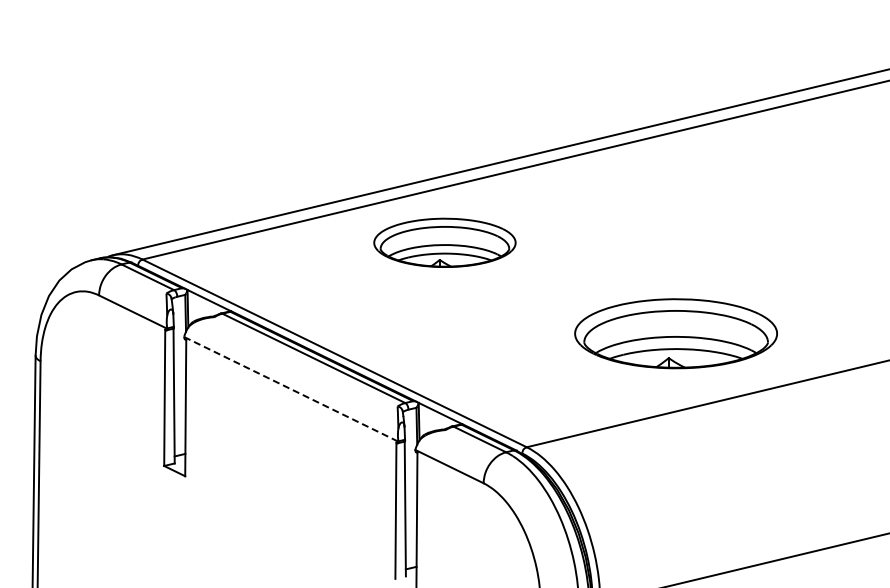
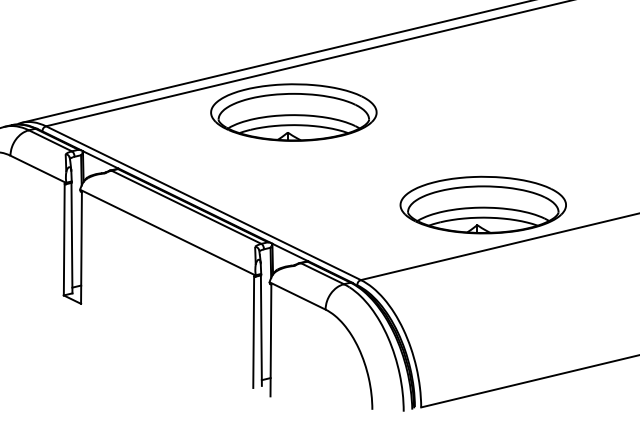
part: (444, 242) -> (293, 112), size x1.43
part: (675, 333) -> (482, 204), moved
line: (291, 389) -> (168, 232), dashed -> solid

